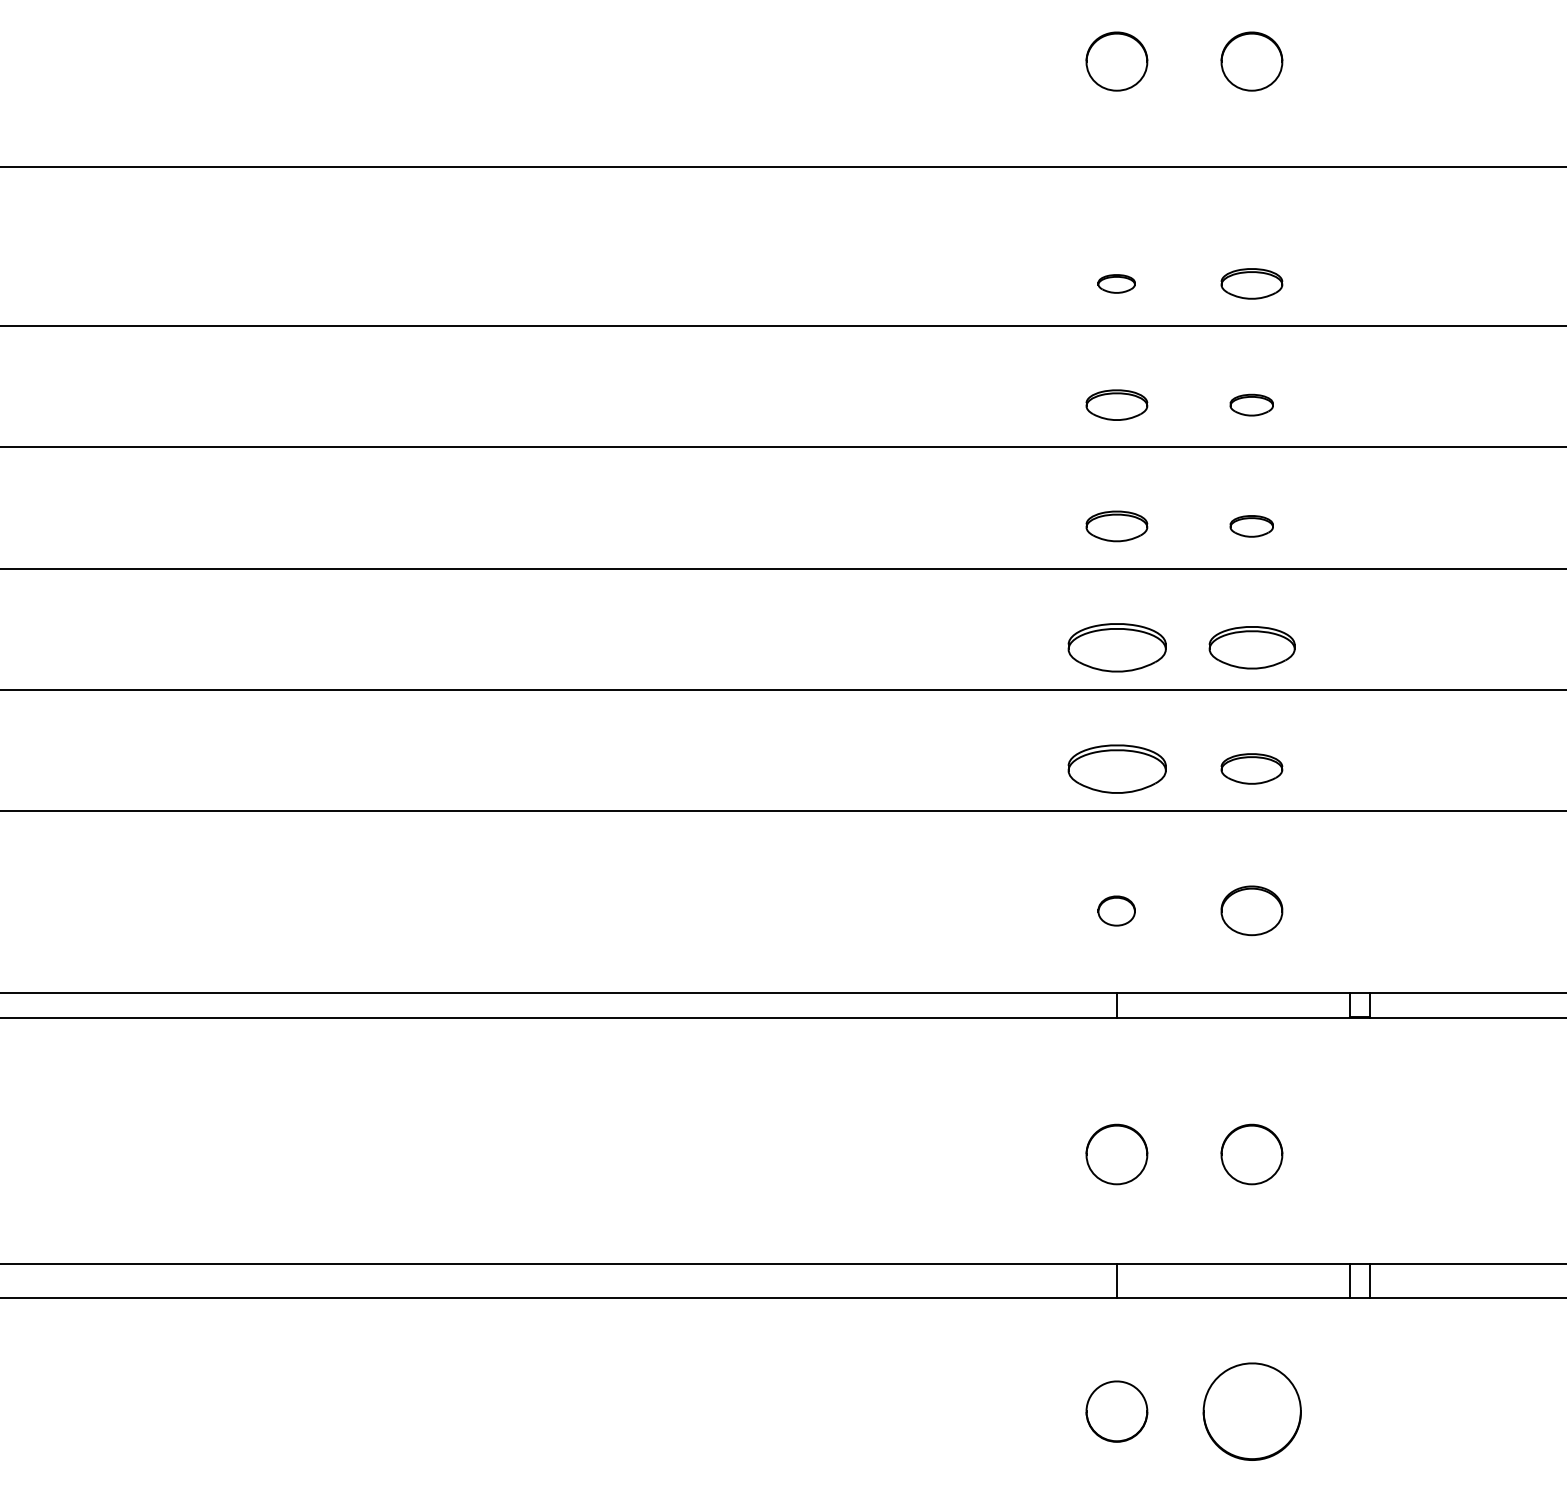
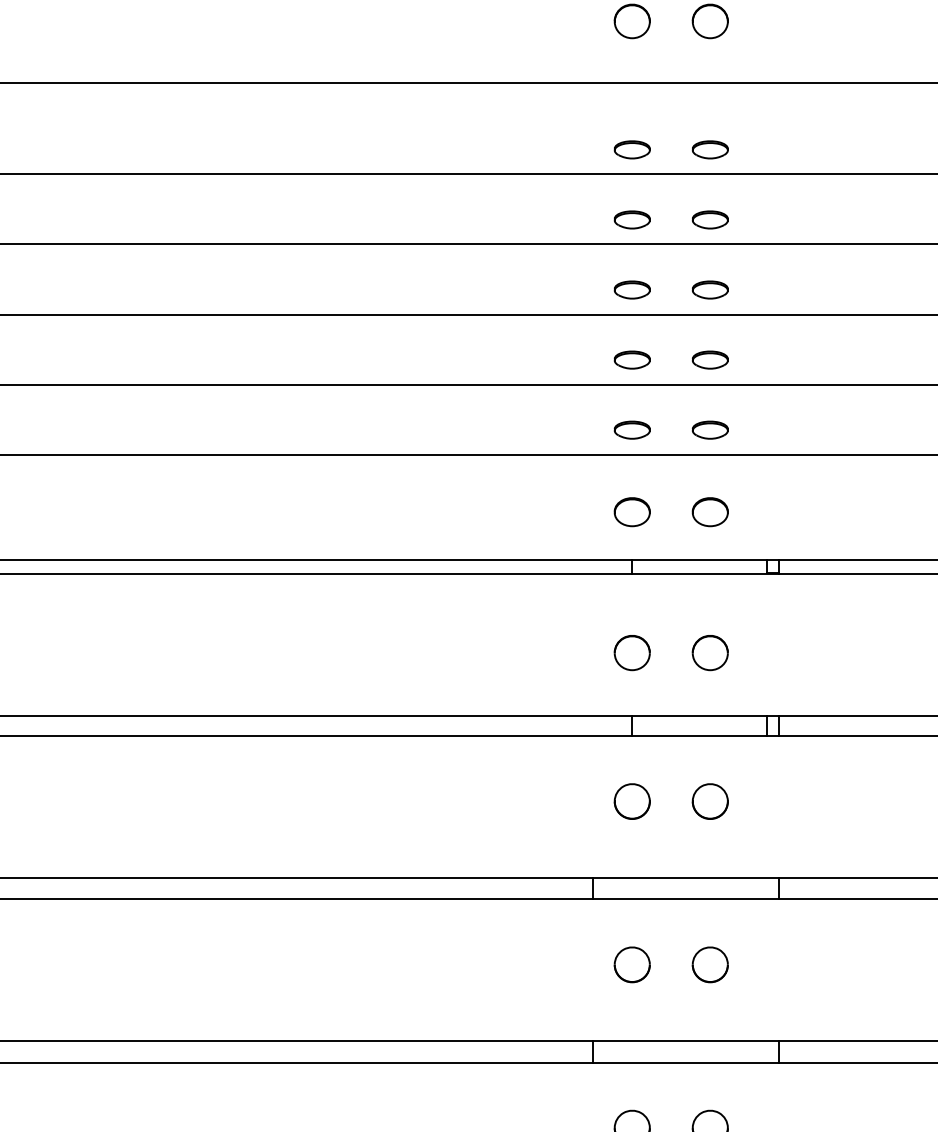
part: (1115, 283) -> (631, 149), size x1.67
part: (1250, 404) -> (709, 219), size x1.43
part: (1250, 525) -> (709, 289), size x1.43
part: (1115, 646) -> (631, 359), size x0.62
part: (1250, 646) -> (709, 359), size x0.71
part: (1115, 767) -> (631, 429), size x0.62
part: (1115, 911) -> (631, 512), size x1.67
part: (1250, 1411) -> (709, 801), size x0.62

